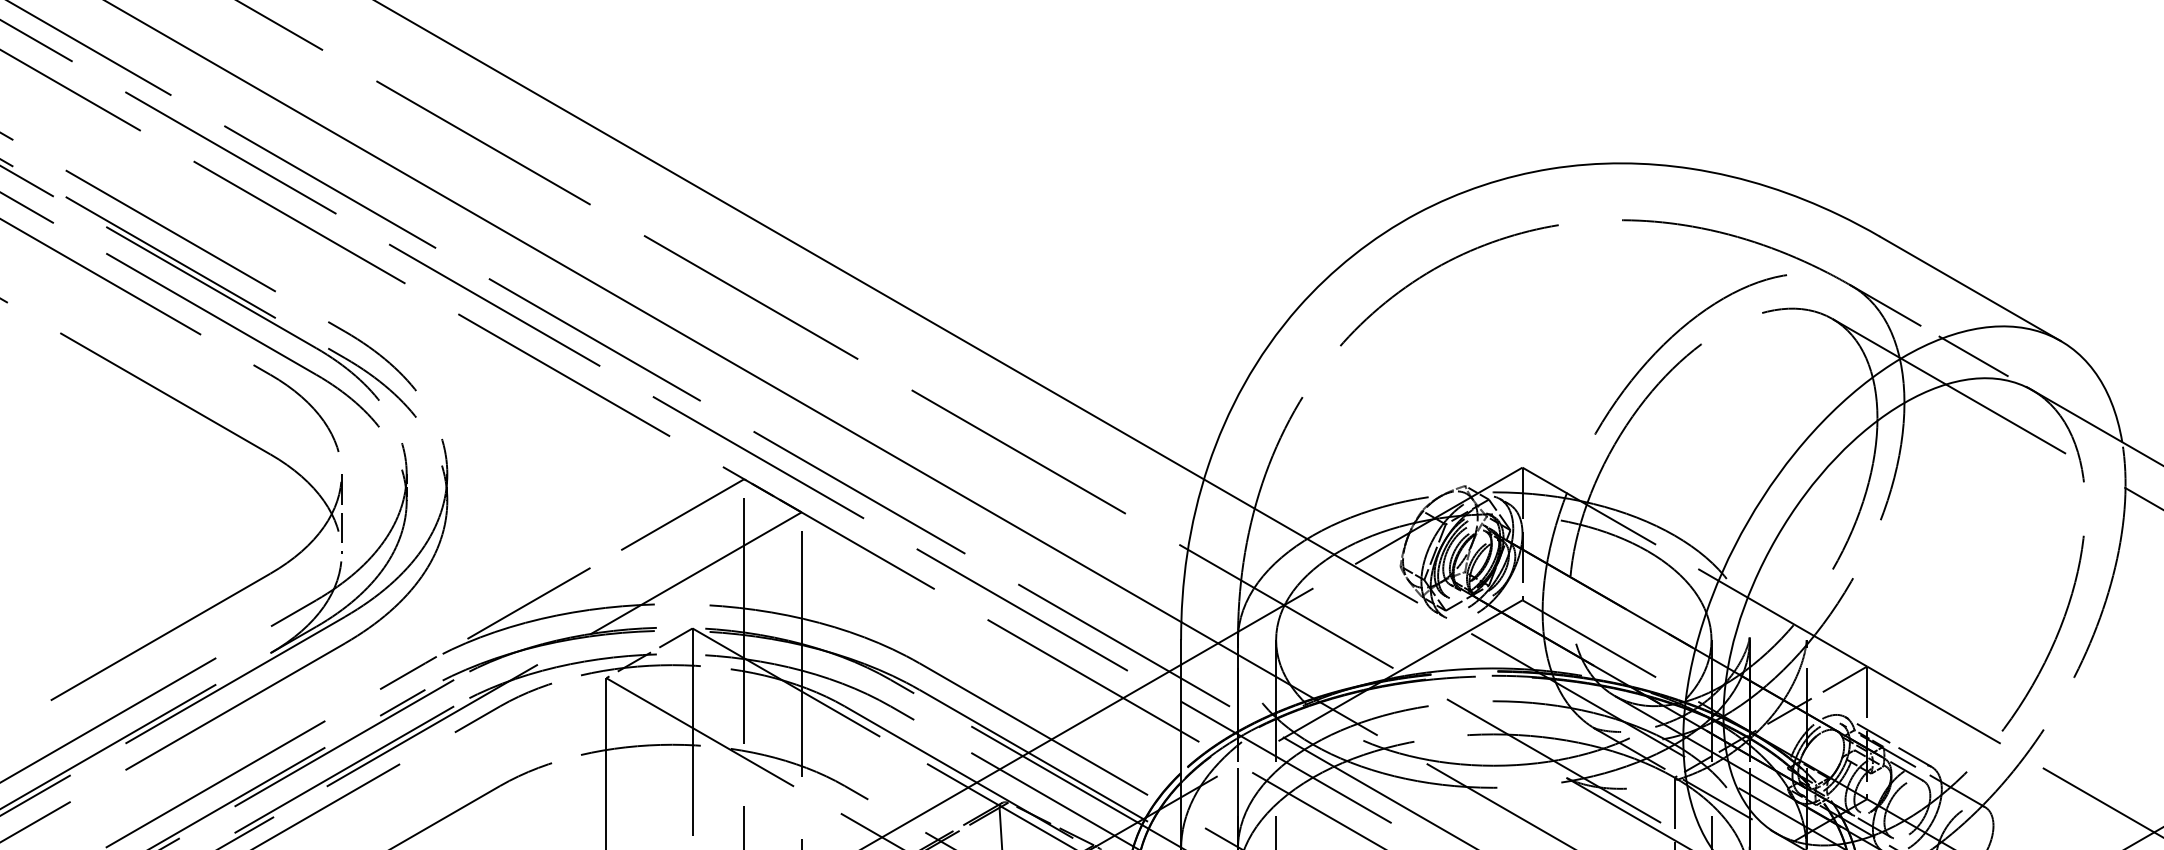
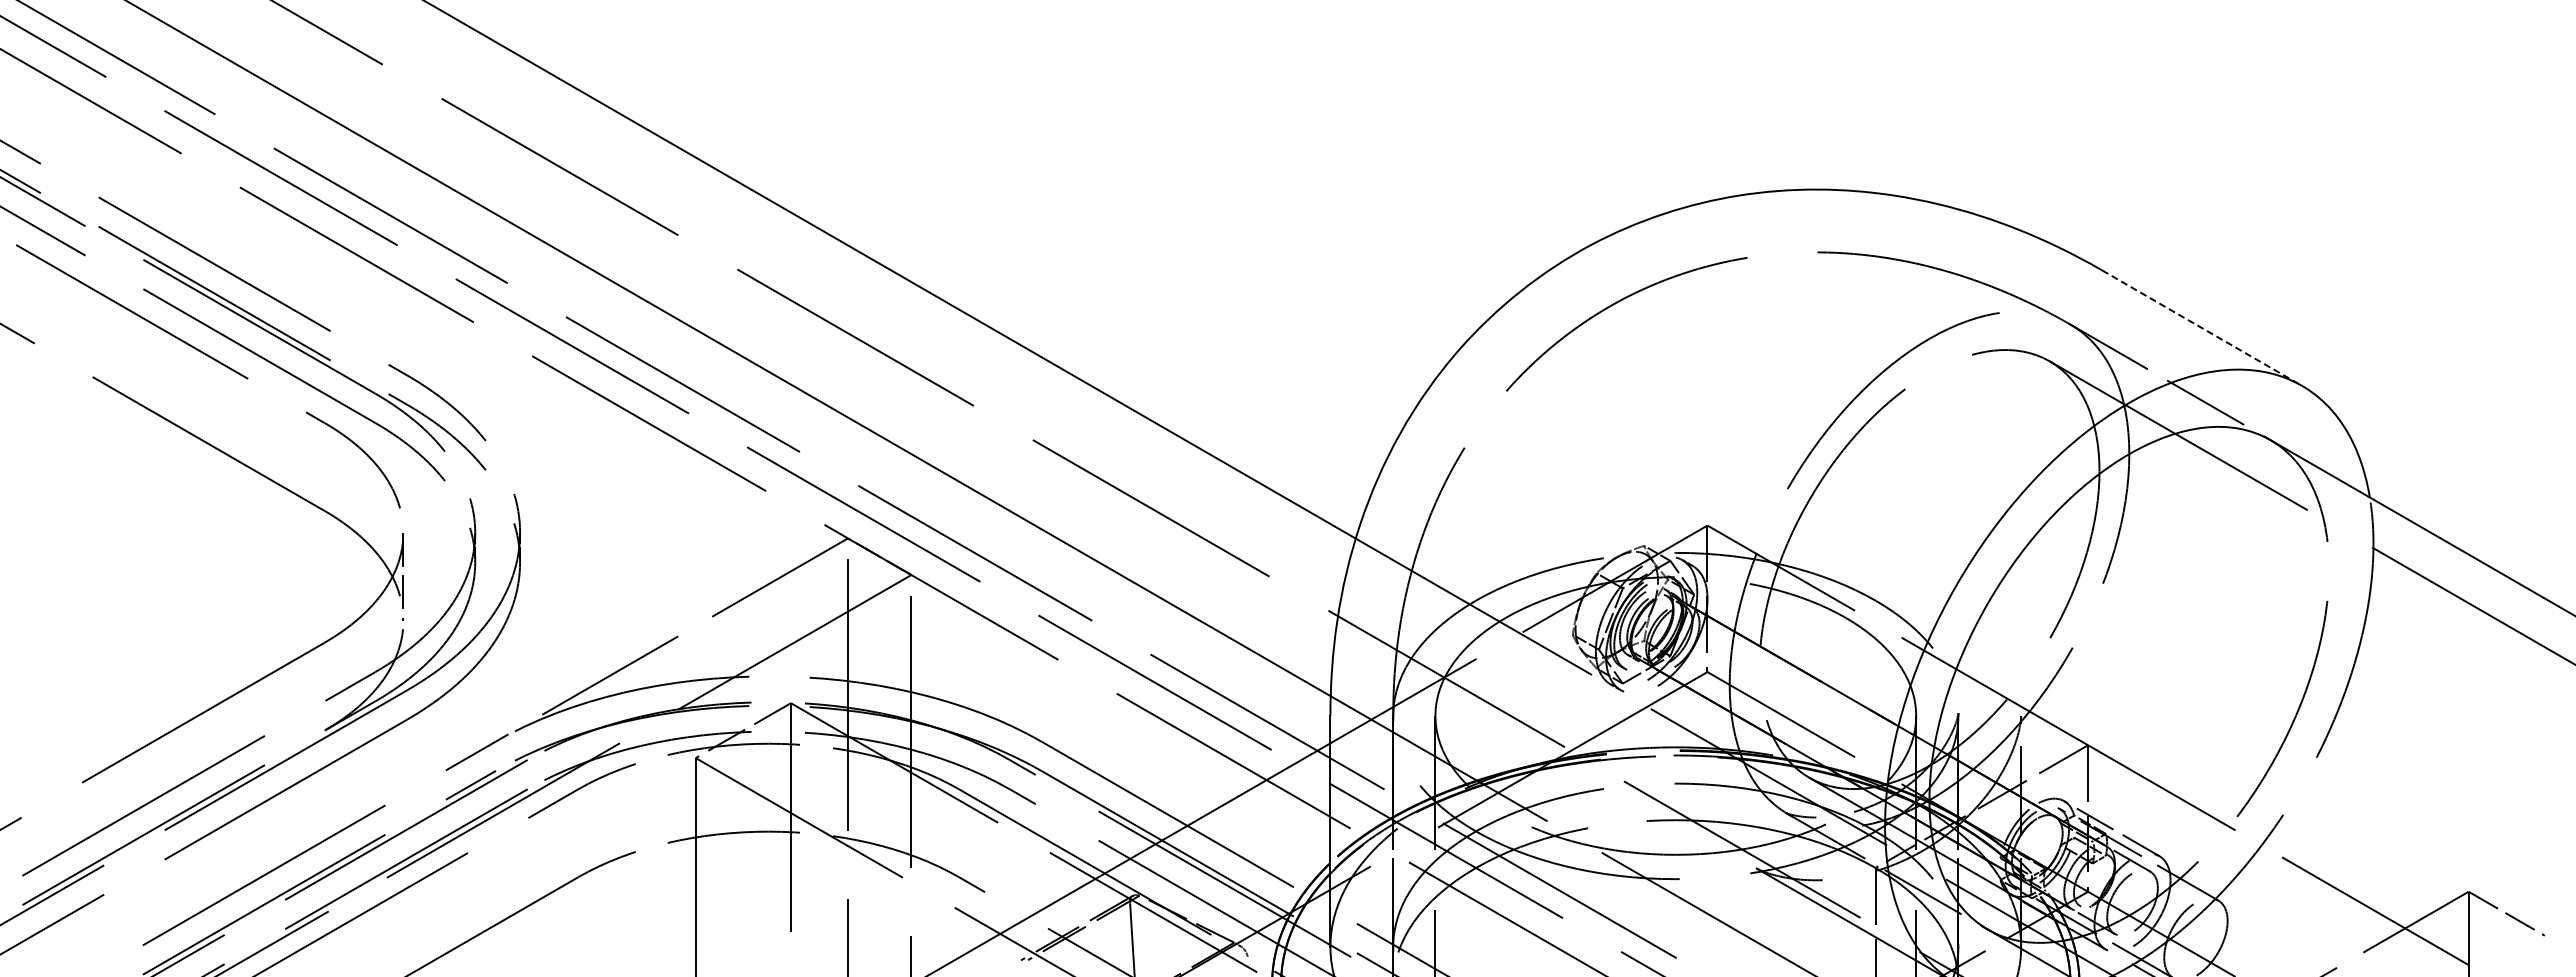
line: (1970, 289) -> (2202, 328), solid -> dashed

